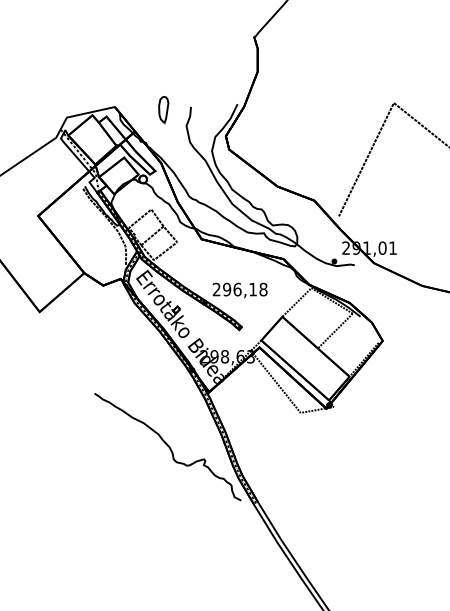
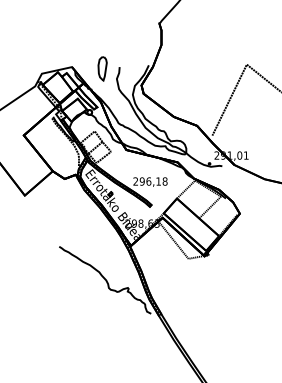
part: (163, 109) -> (102, 68), size x1.43

